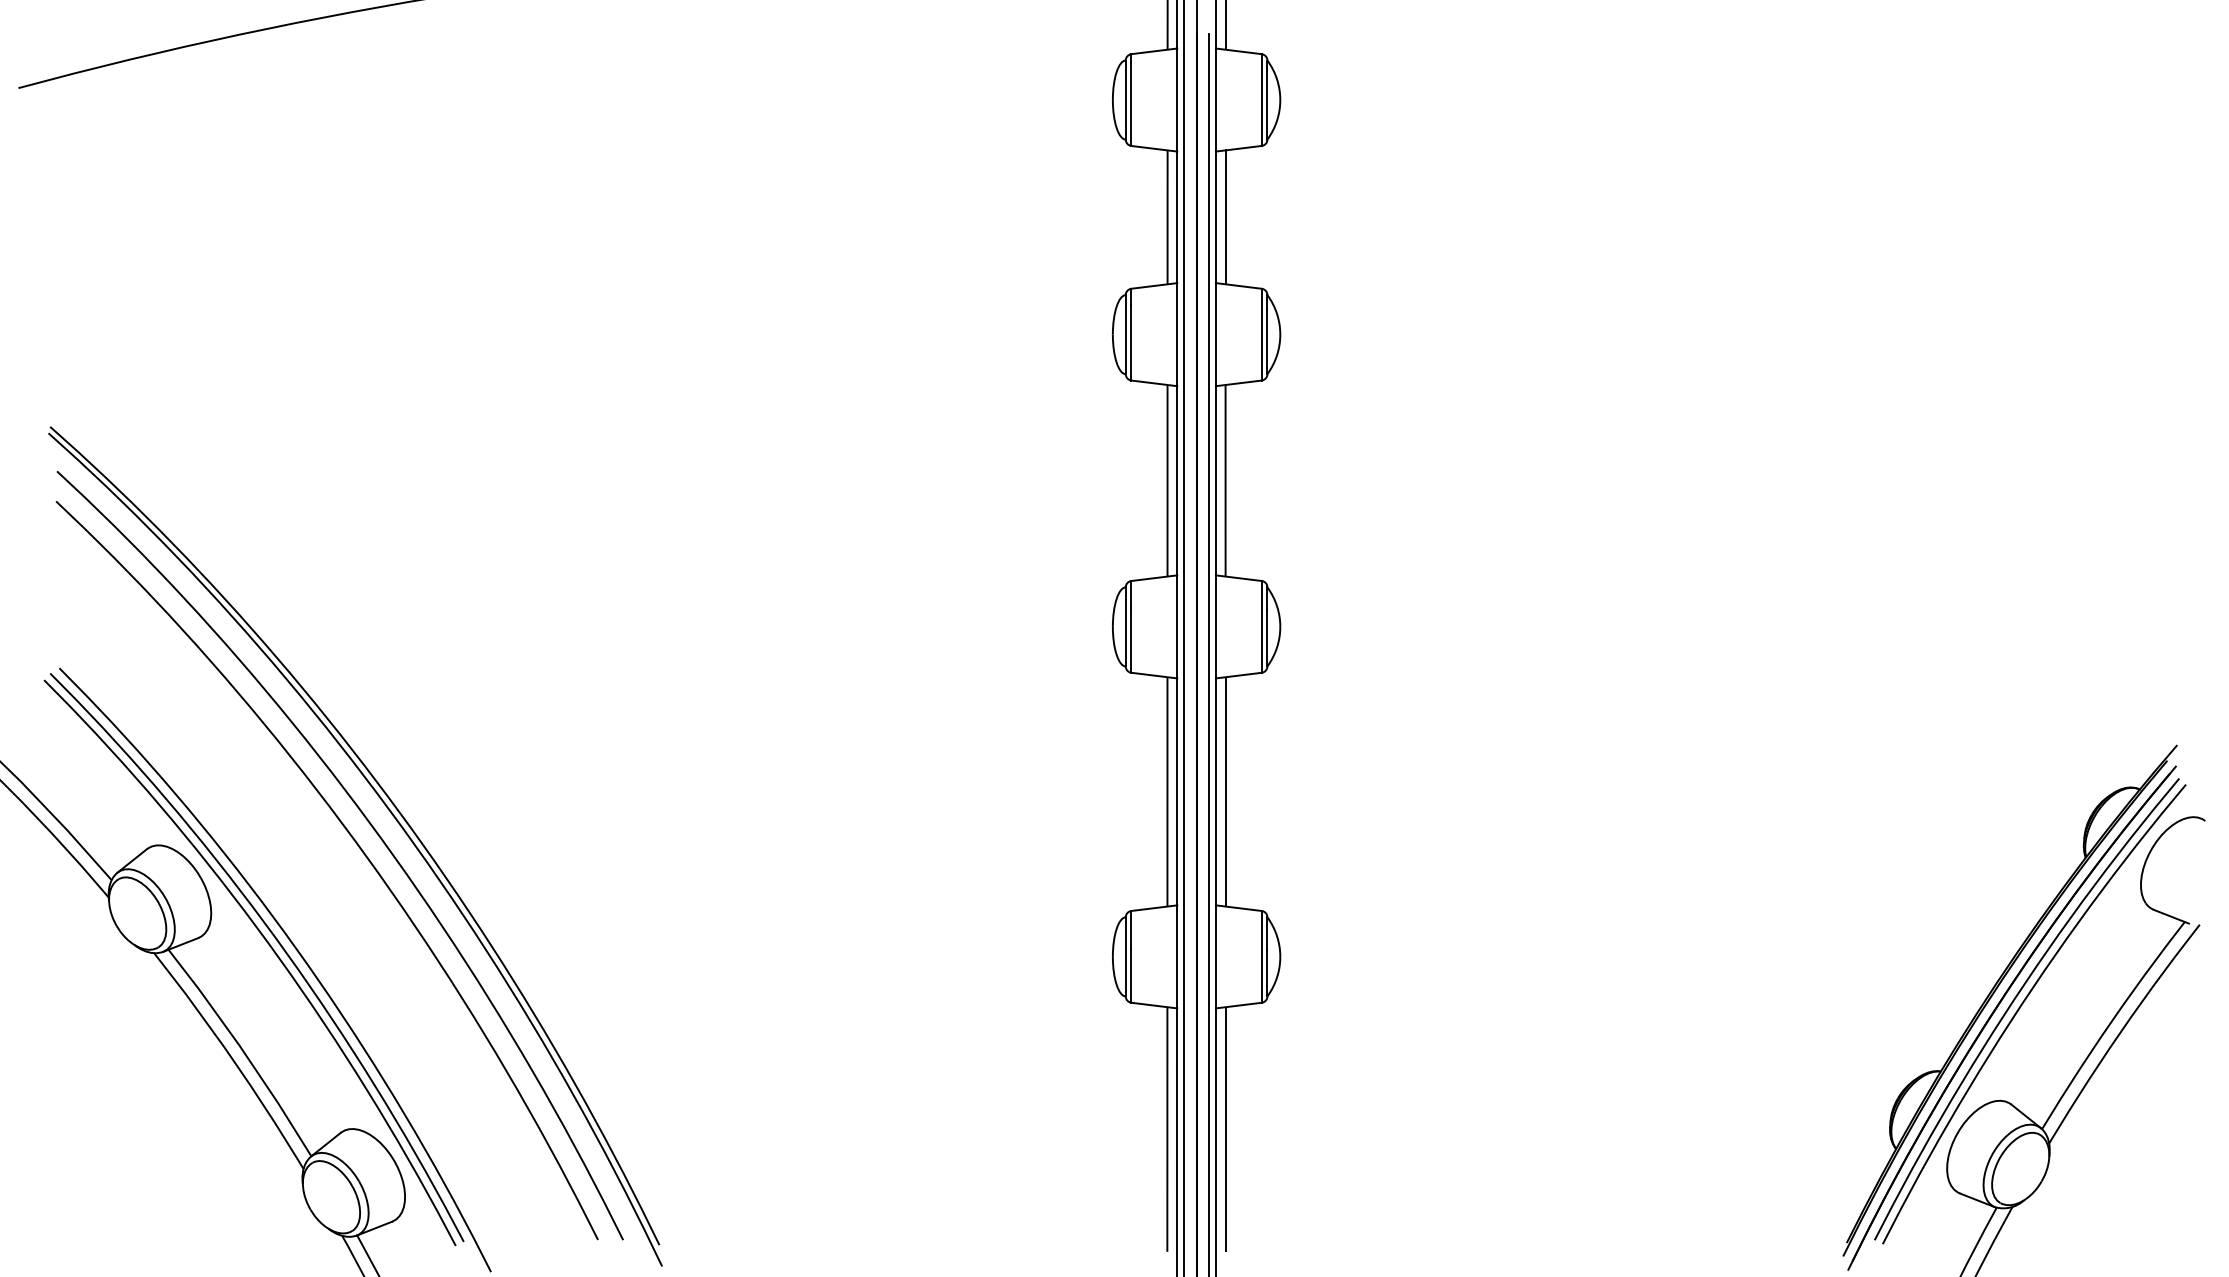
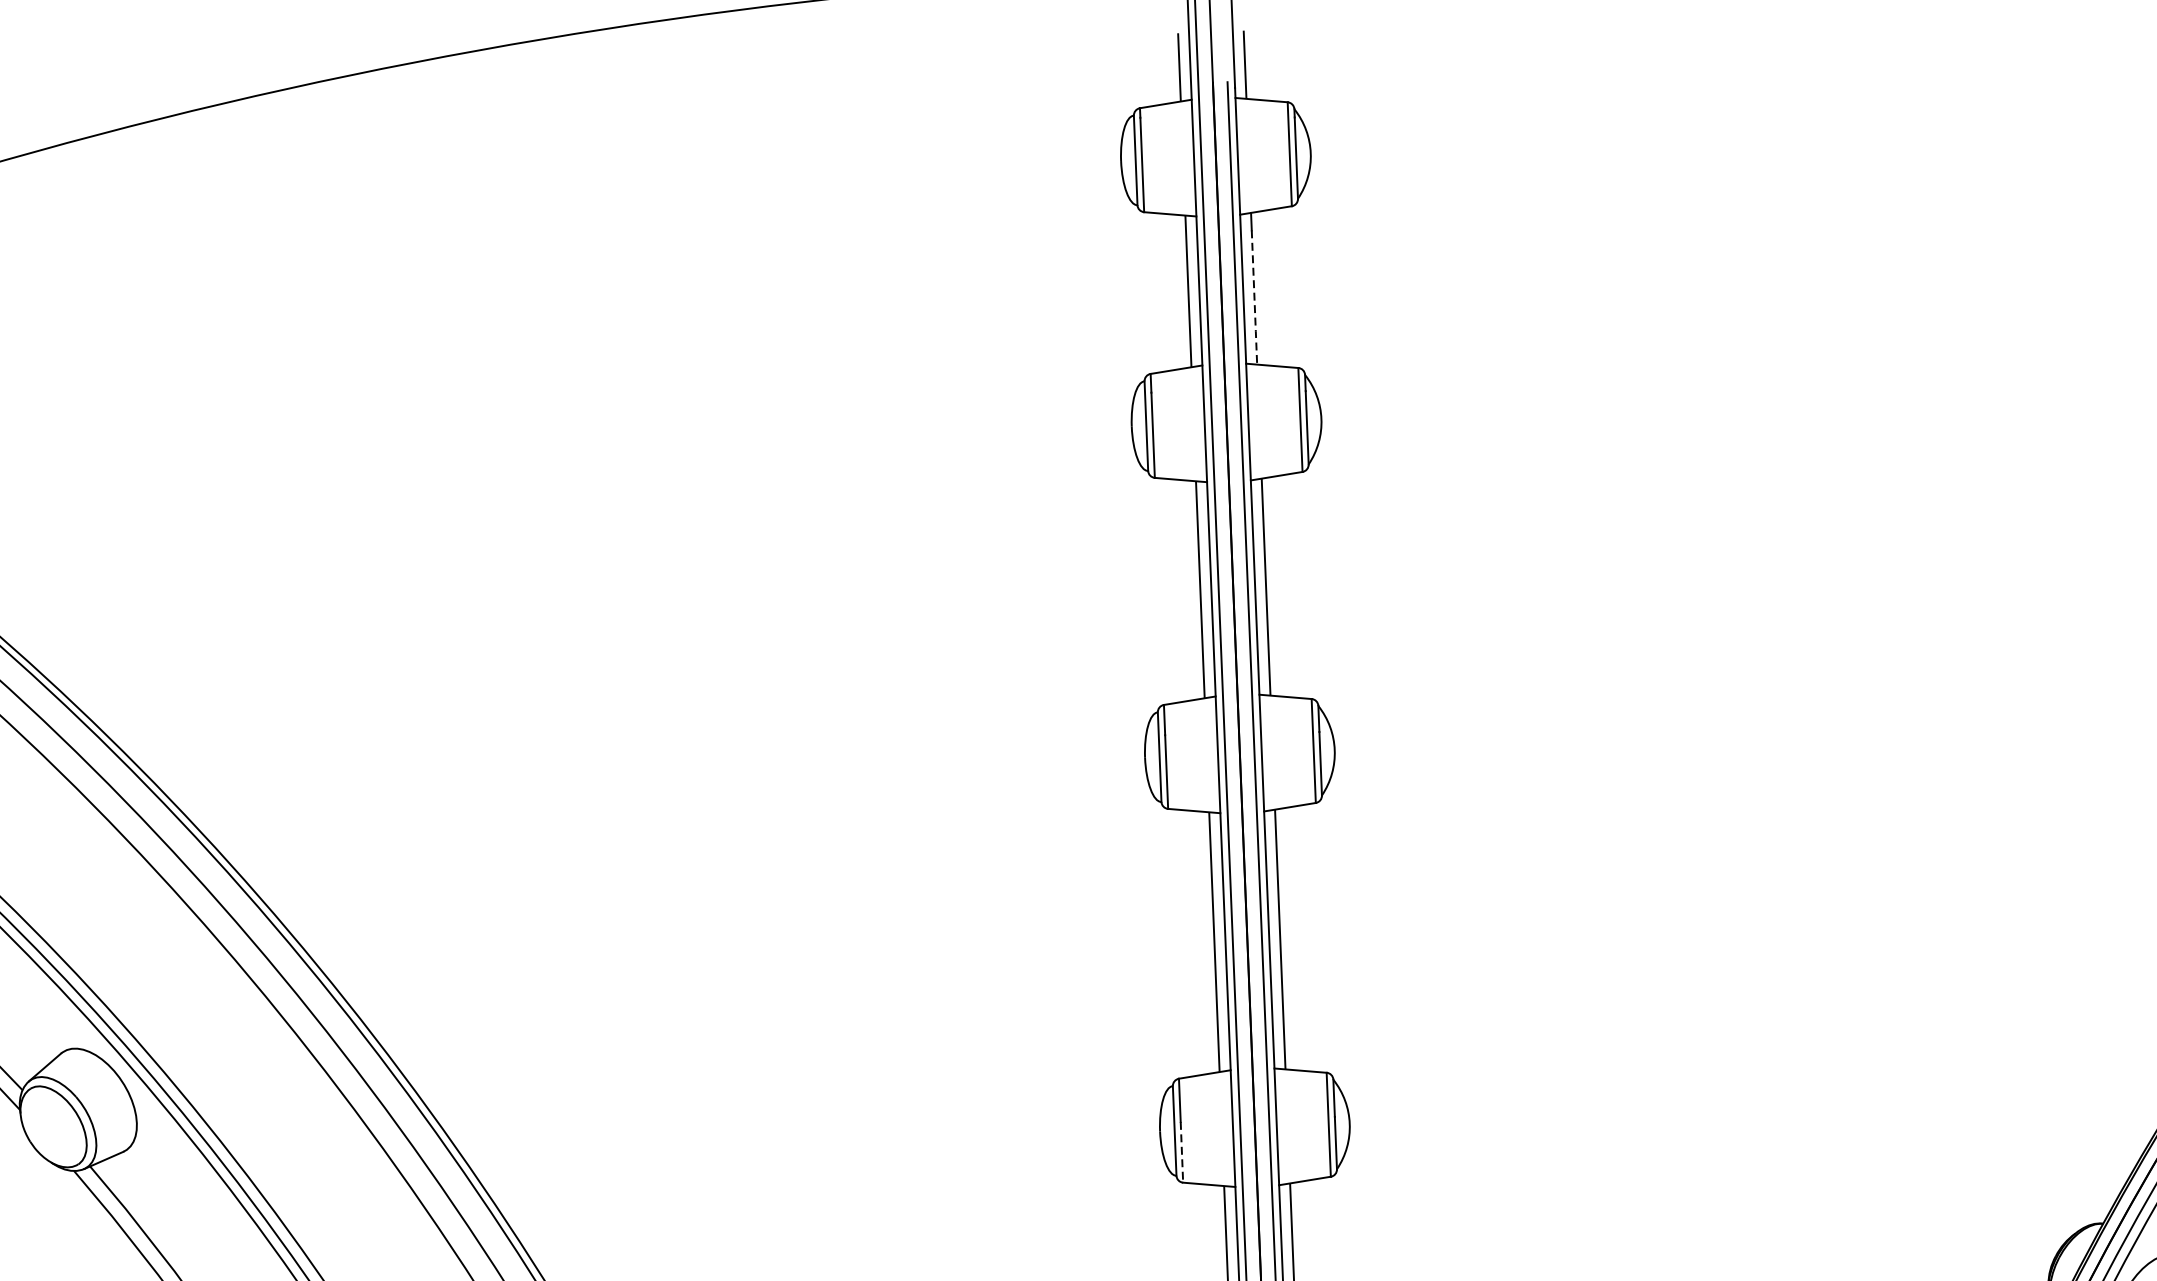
line: (1225, 224) -> (1254, 296), solid -> dashed
line: (1131, 975) -> (1182, 1151), solid -> dashed

